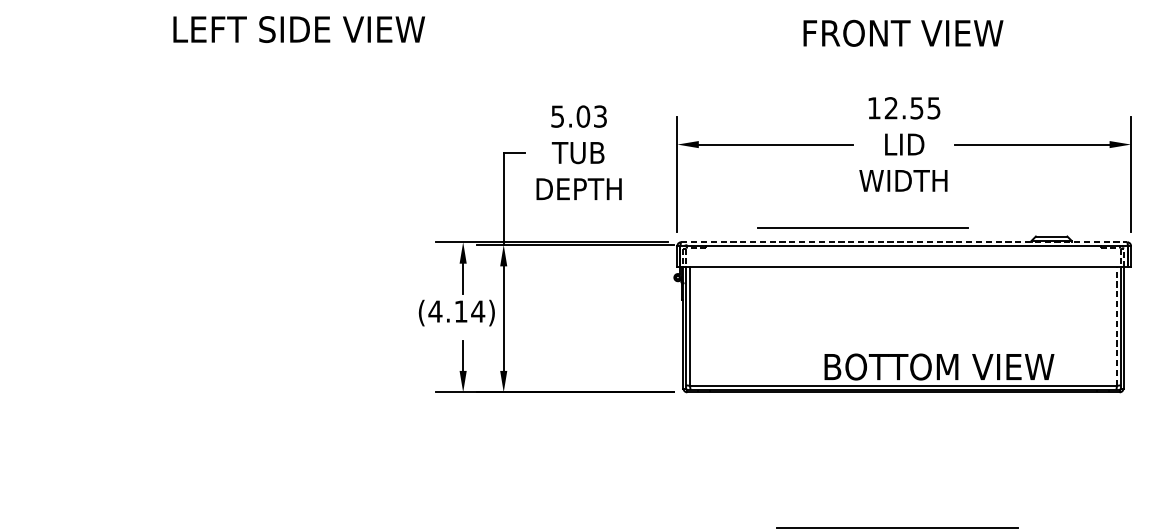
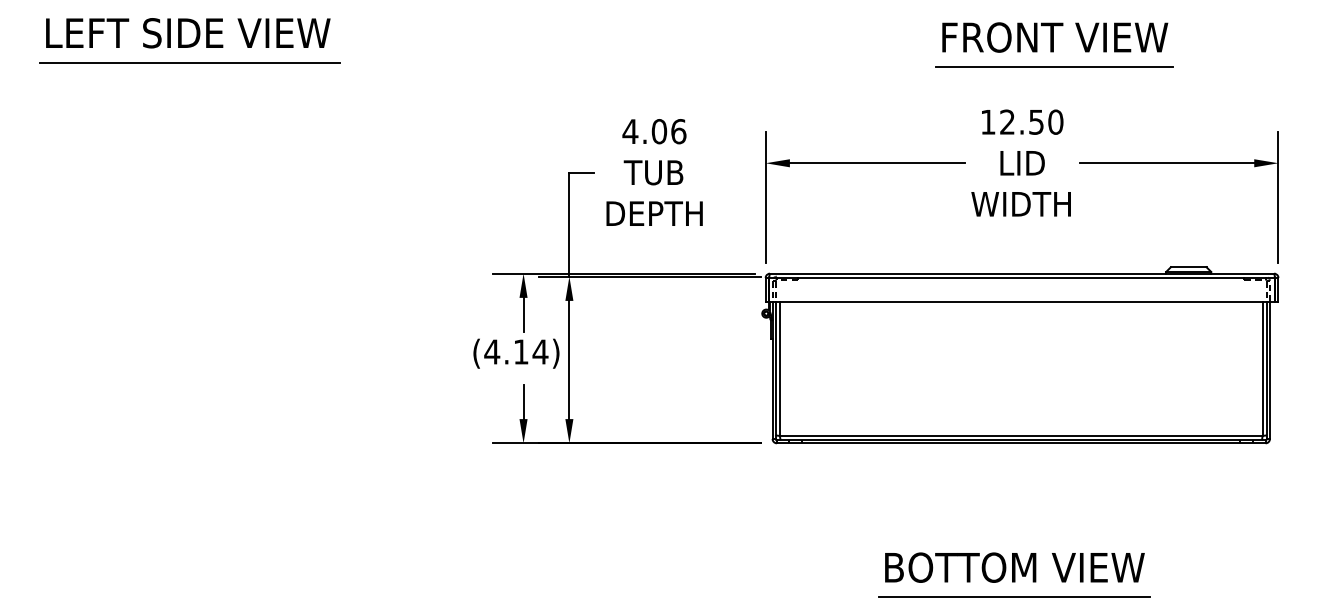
text: (299, 29) -> (188, 33), moved
text: (903, 33) -> (1055, 37), moved
line: (167, 55) -> (189, 62), added
text: (933, 107) -> (1055, 121), 12.55 -> 12.50
text: (579, 116) -> (654, 131), 5.03 -> 4.06
line: (863, 227) -> (1054, 66), moved
line: (904, 242) -> (1022, 273), dashed -> solid
line: (1116, 326) -> (1262, 368), dashed -> solid
text: (939, 366) -> (1014, 567), moved

